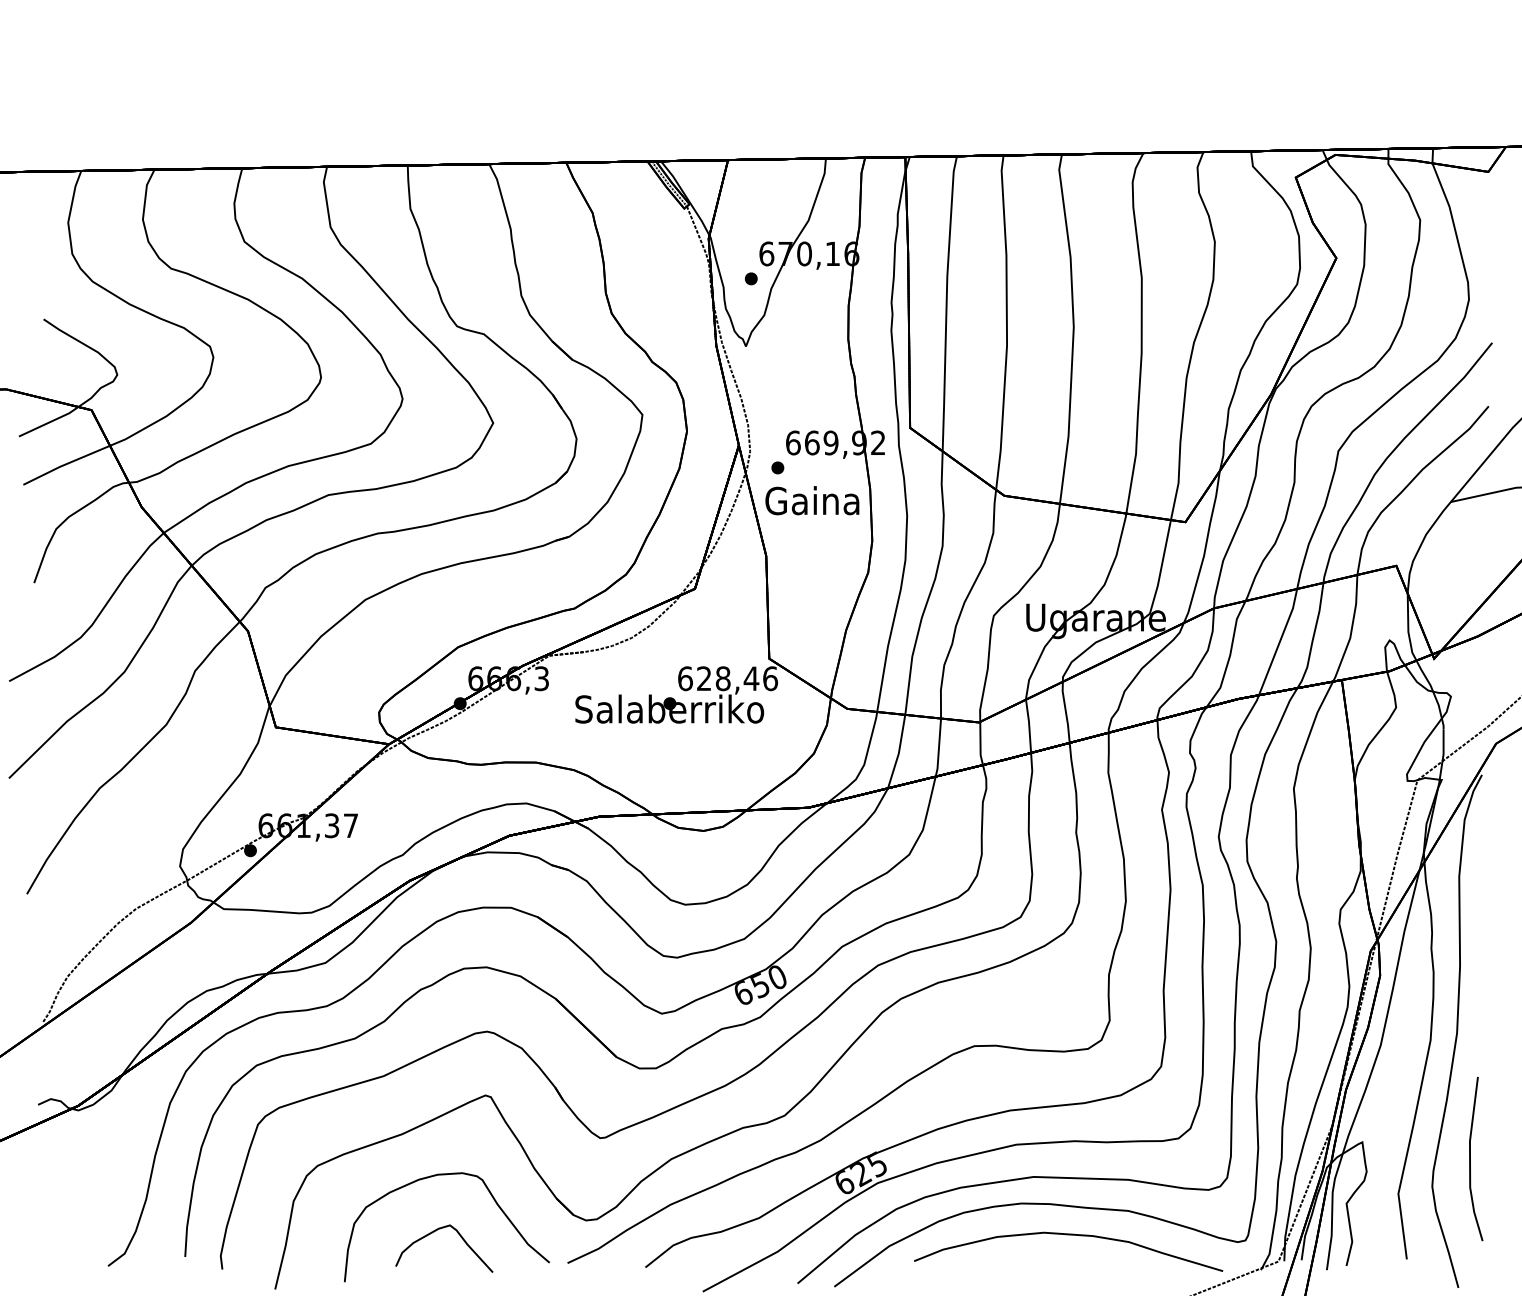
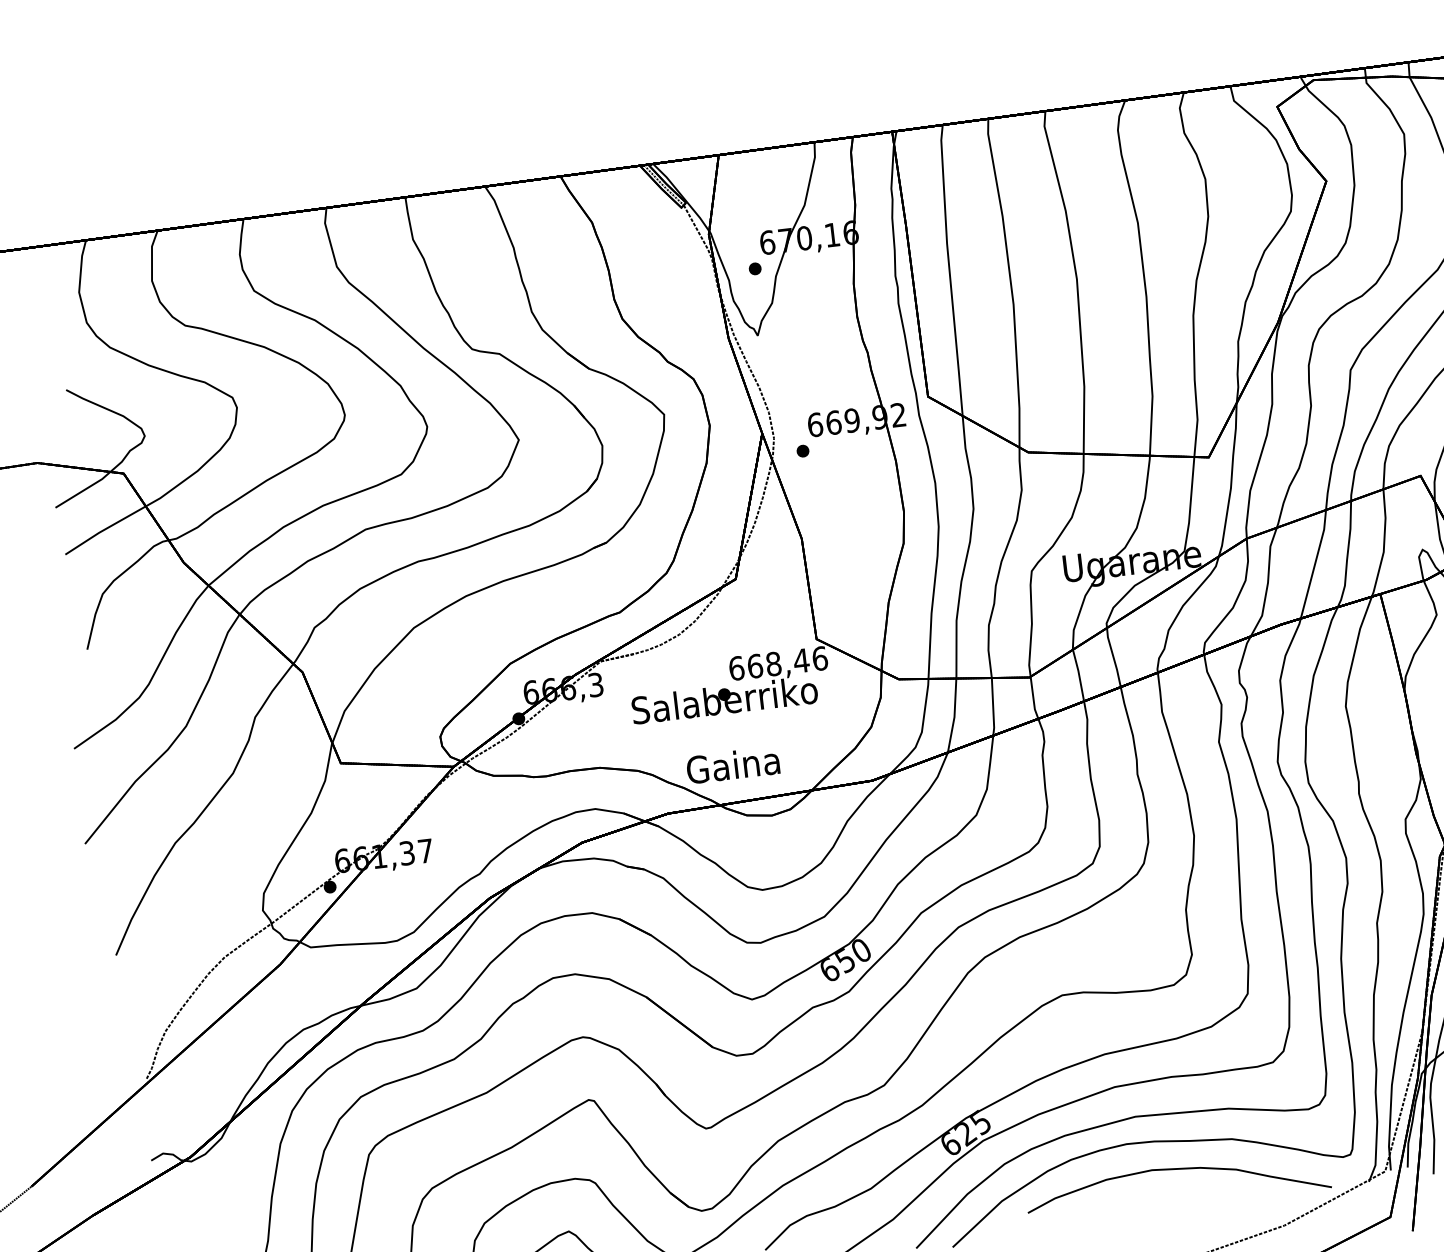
text: (812, 500) -> (733, 765), moved
text: (704, 678) -> (755, 666), 628,46 -> 668,46

